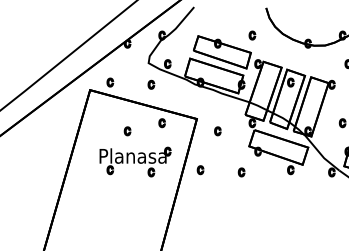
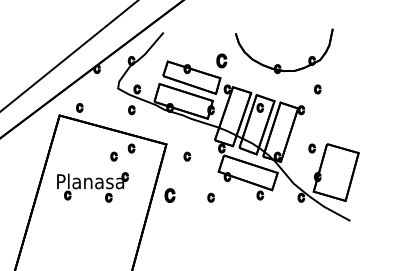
part: (252, 35) -> (221, 60), size x1.6
part: (151, 85) -> (131, 110), moved
part: (127, 131) -> (113, 156), moved
part: (135, 162) -> (92, 187), moved
part: (200, 170) -> (169, 195), size x1.6

